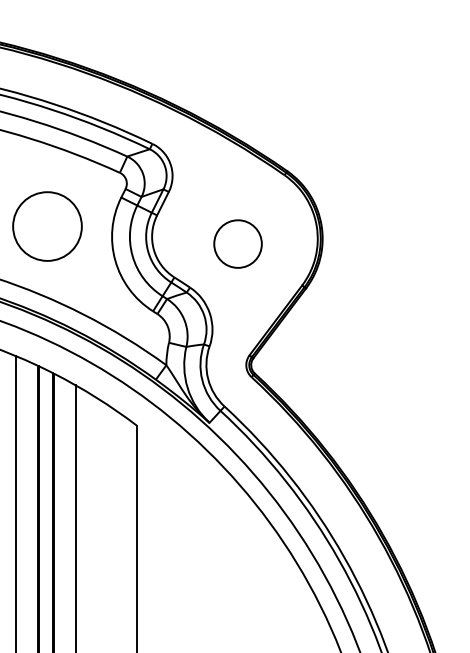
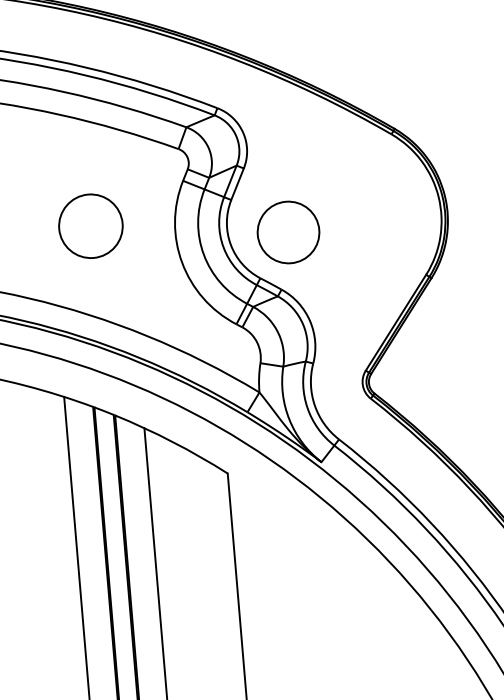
circle: (47, 226) -> (90, 226), size x0.71
circle: (237, 243) -> (287, 231), moved

